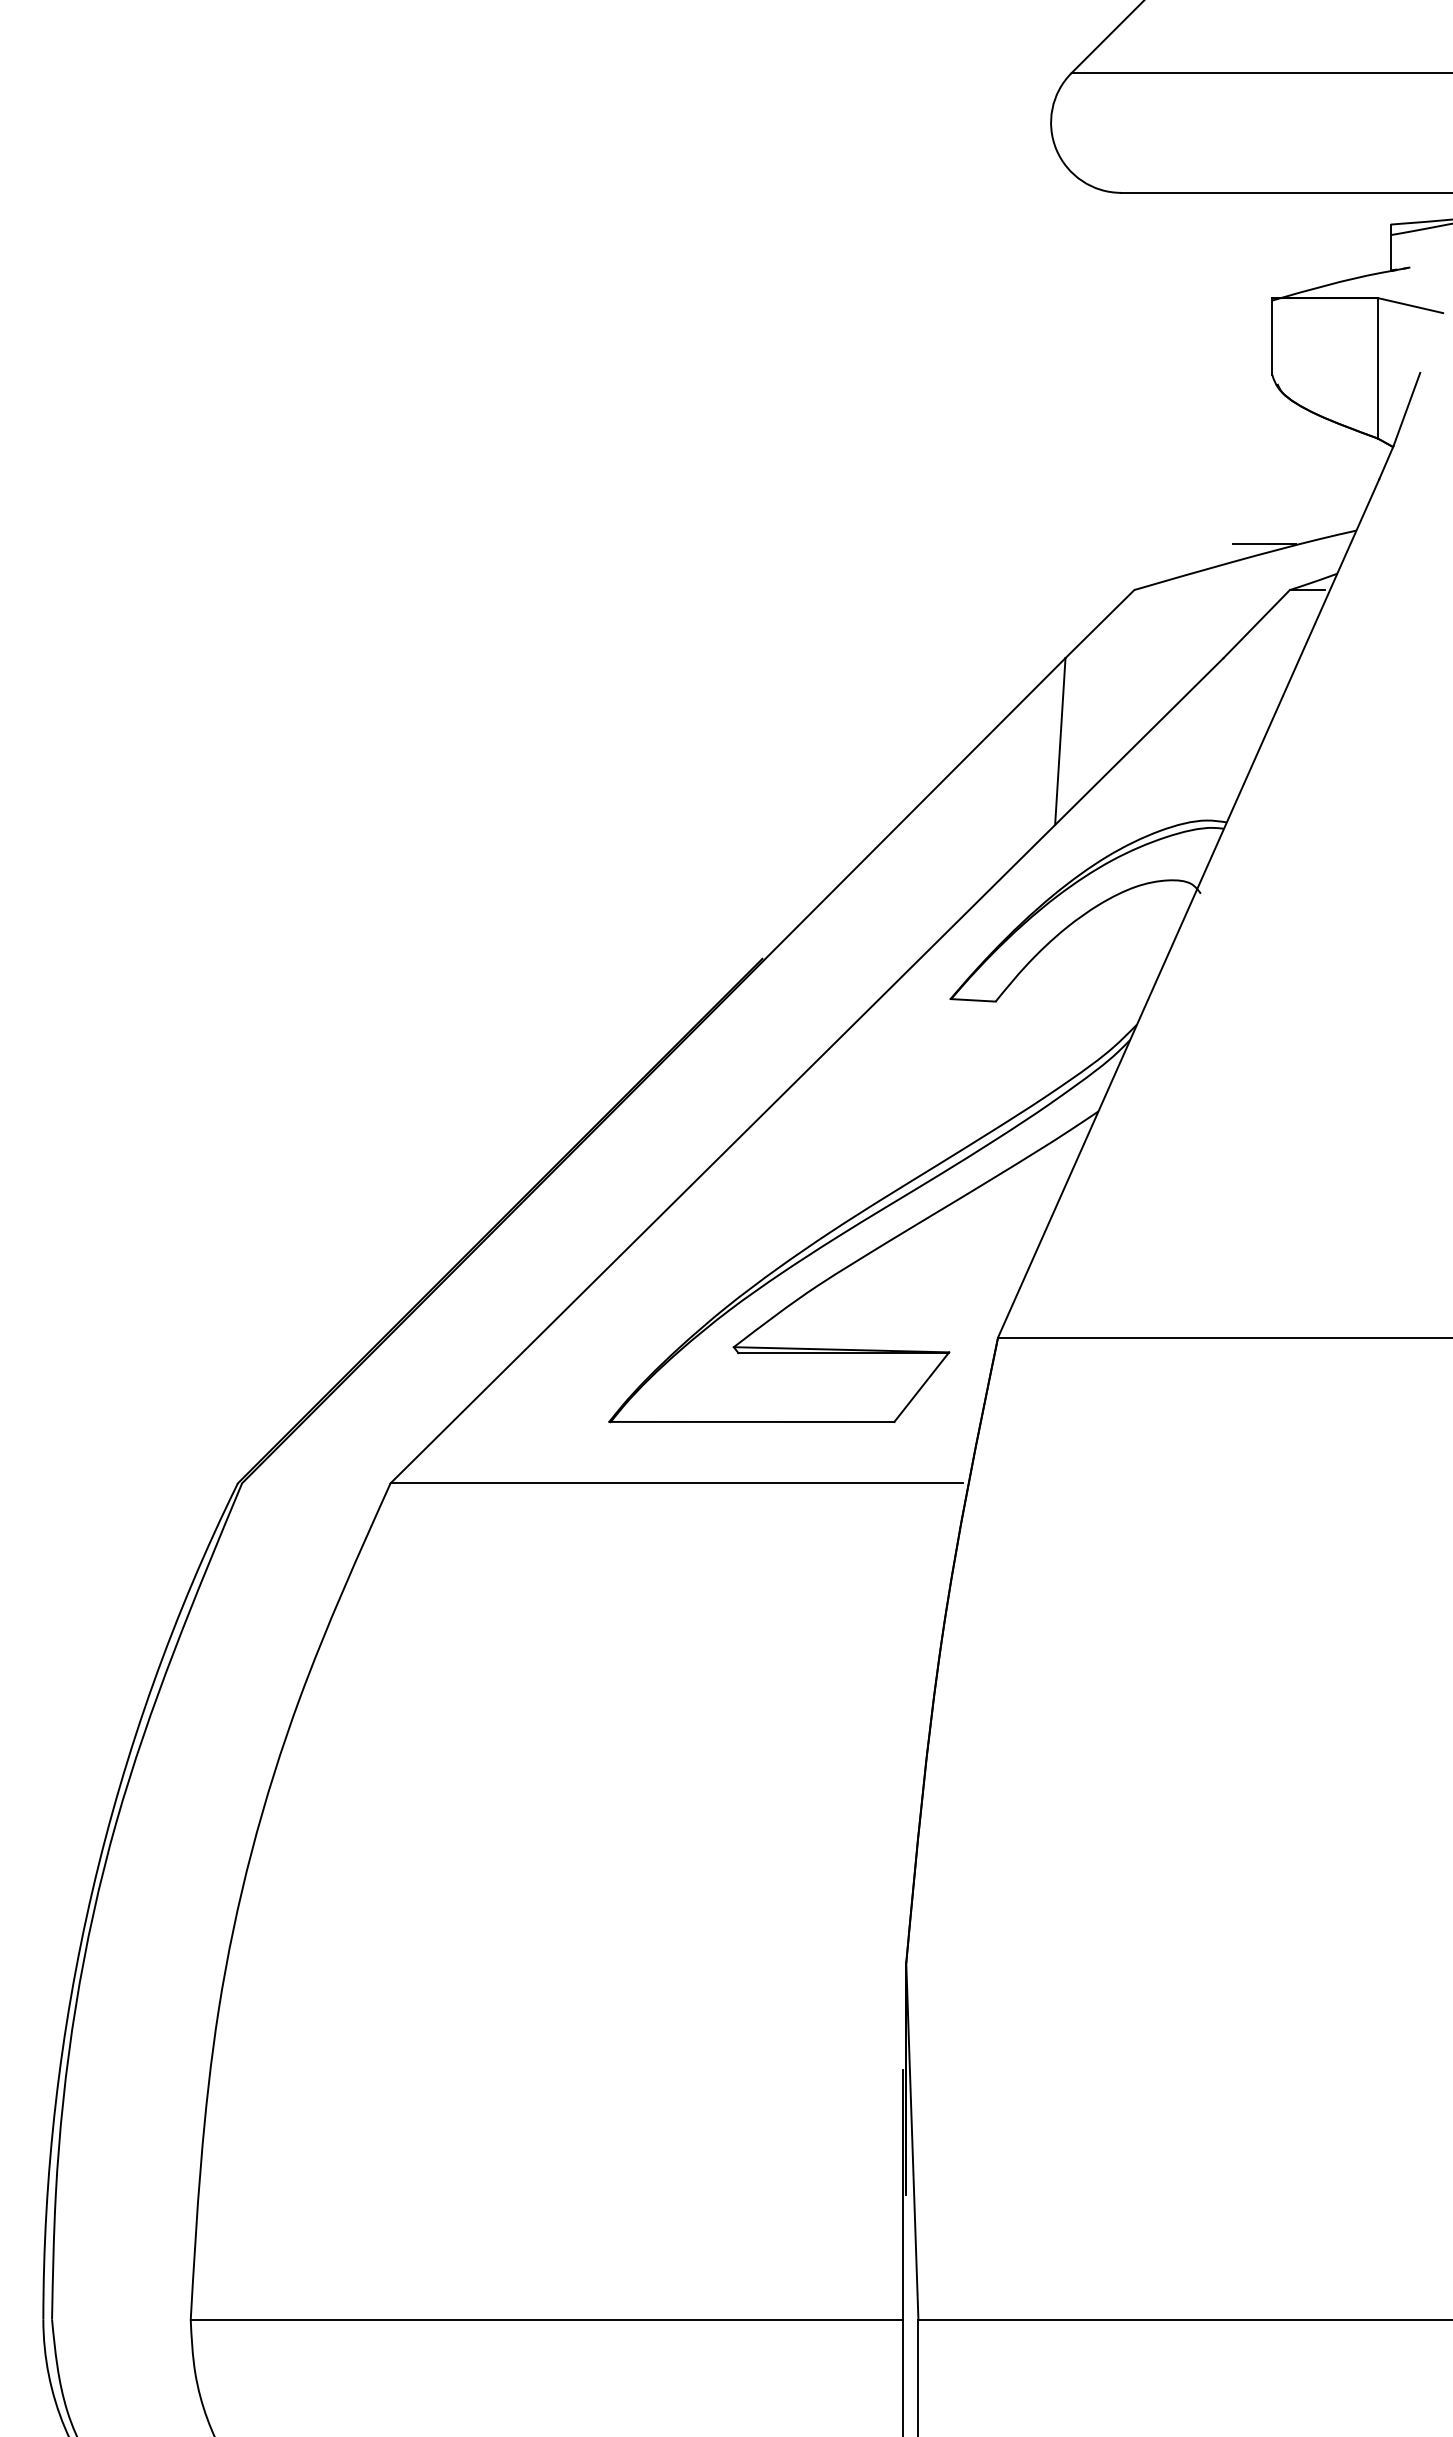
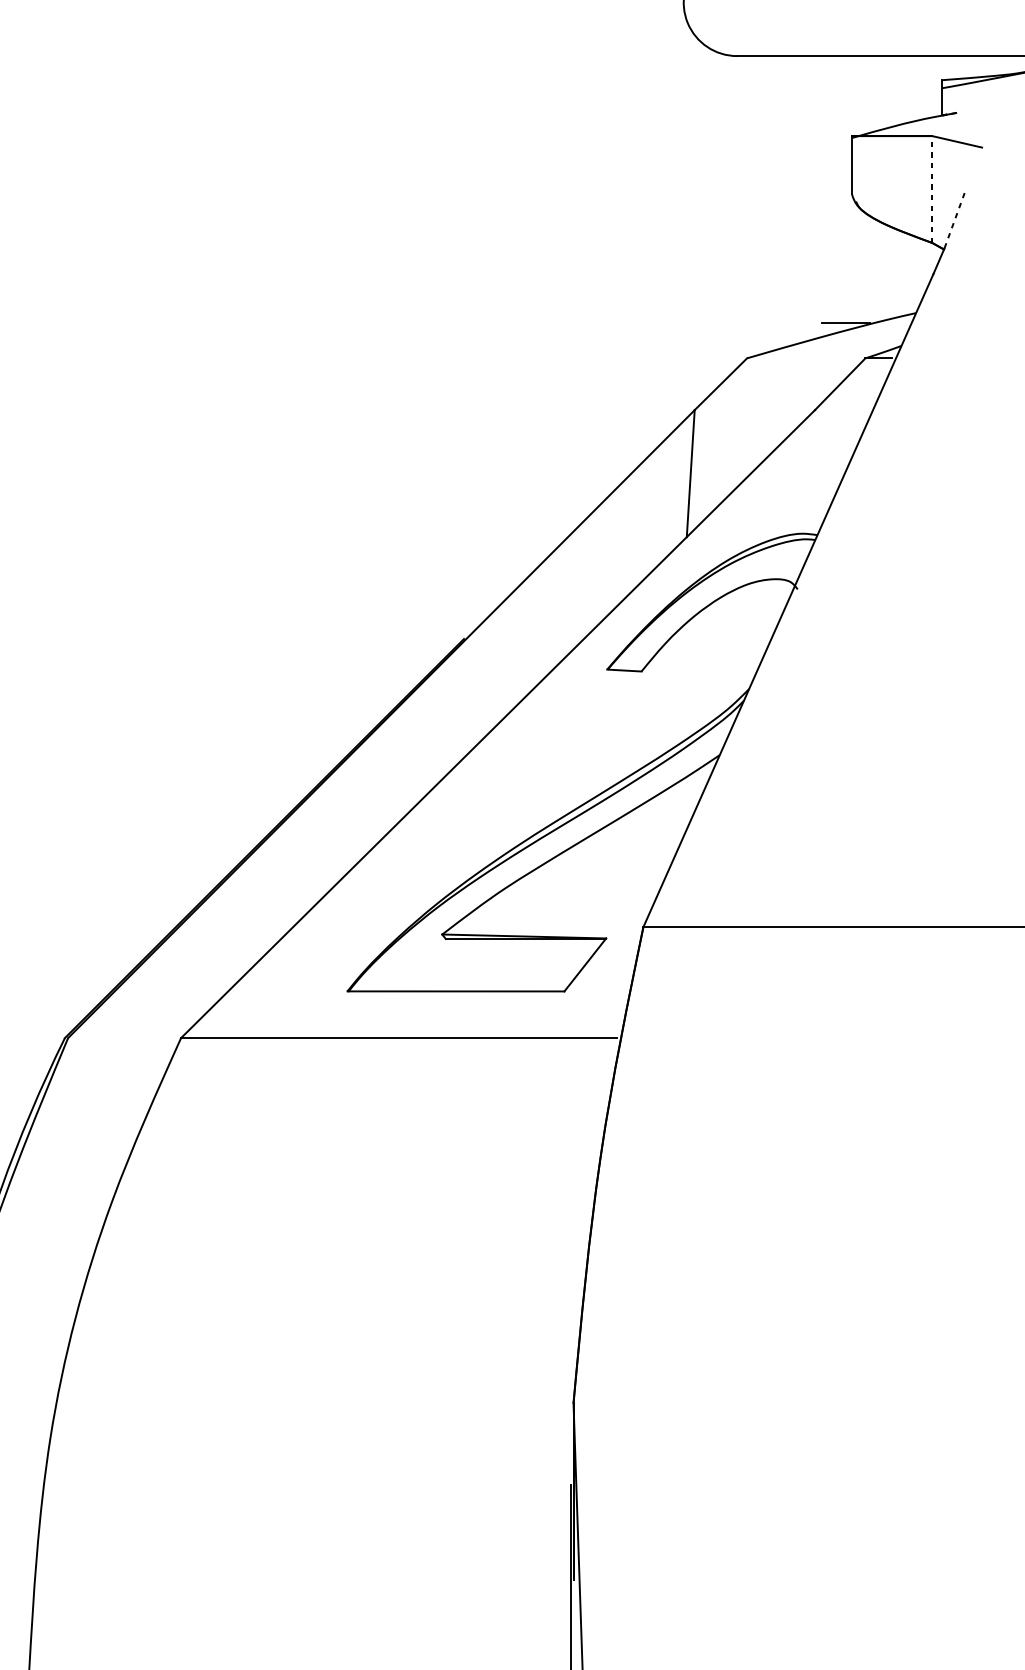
line: (1377, 367) -> (932, 188), solid -> dashed
line: (1406, 409) -> (954, 220), solid -> dashed

